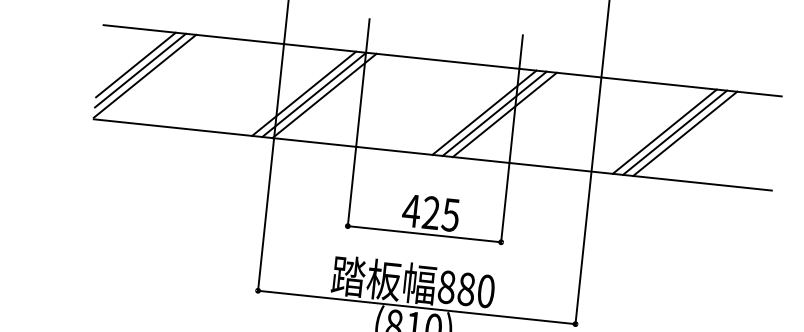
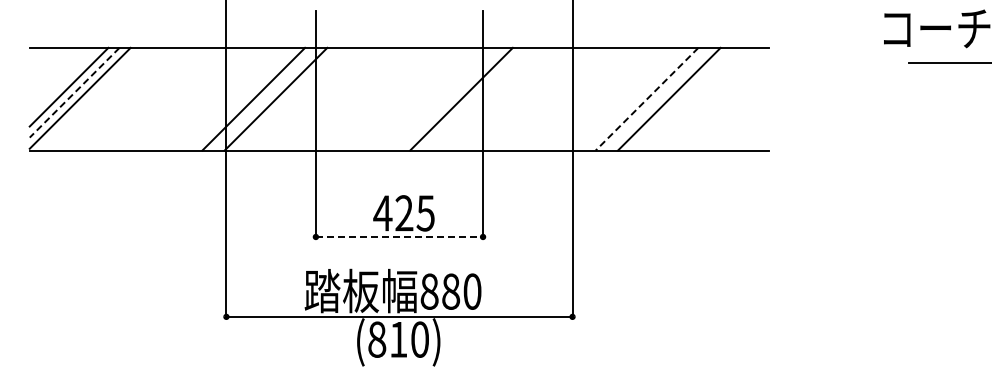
line: (140, 71) -> (74, 93), solid -> dashed
line: (314, 94) -> (264, 98), removed
line: (484, 112) -> (450, 98), removed
line: (504, 114) -> (472, 98), removed
line: (665, 132) -> (647, 99), solid -> dashed
line: (674, 132) -> (657, 98), removed
line: (424, 233) -> (399, 236), solid -> dashed

